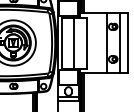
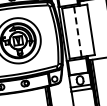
line: (73, 43) -> (77, 32), solid -> dashed

